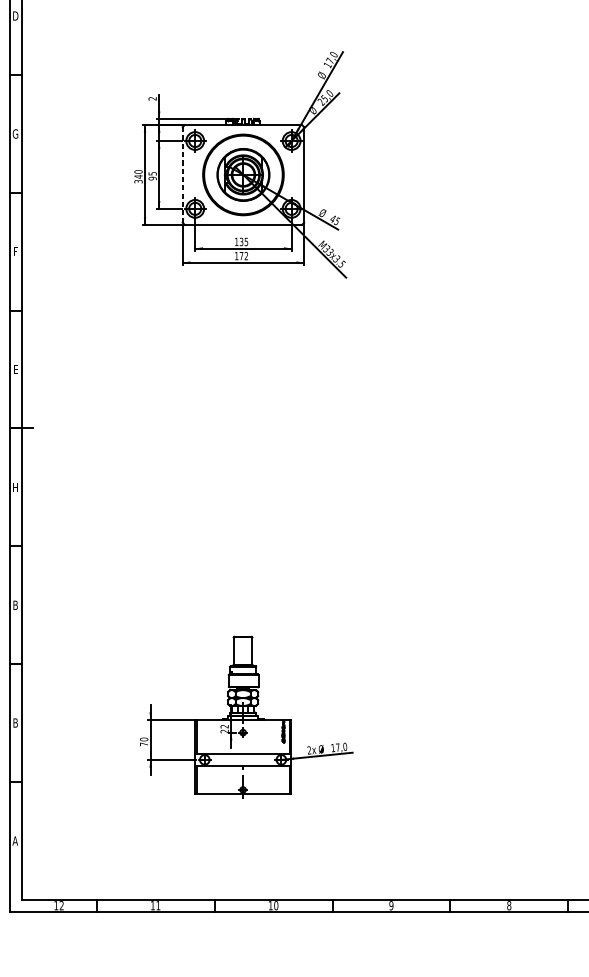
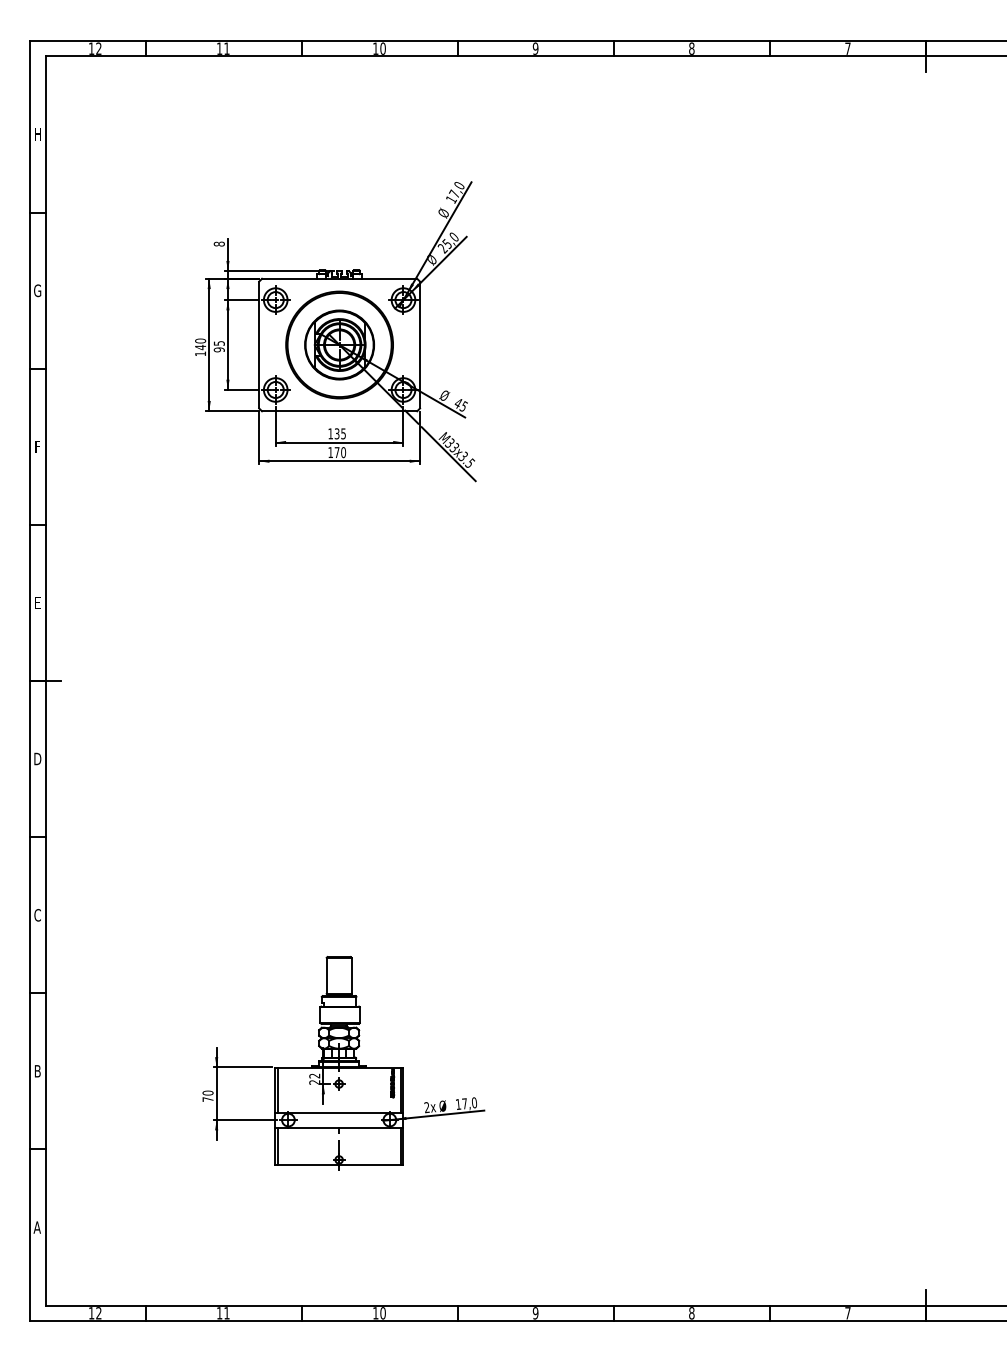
text: (15, 16) -> (37, 134), D -> H
text: (152, 98) -> (219, 243), 2 -> 8
line: (182, 175) -> (259, 345), dashed -> solid
text: (138, 181) -> (200, 353), 340 -> 140
text: (246, 256) -> (343, 452), 172 -> 170
text: (15, 486) -> (37, 758), H -> D
text: (15, 605) -> (37, 915), B -> C

